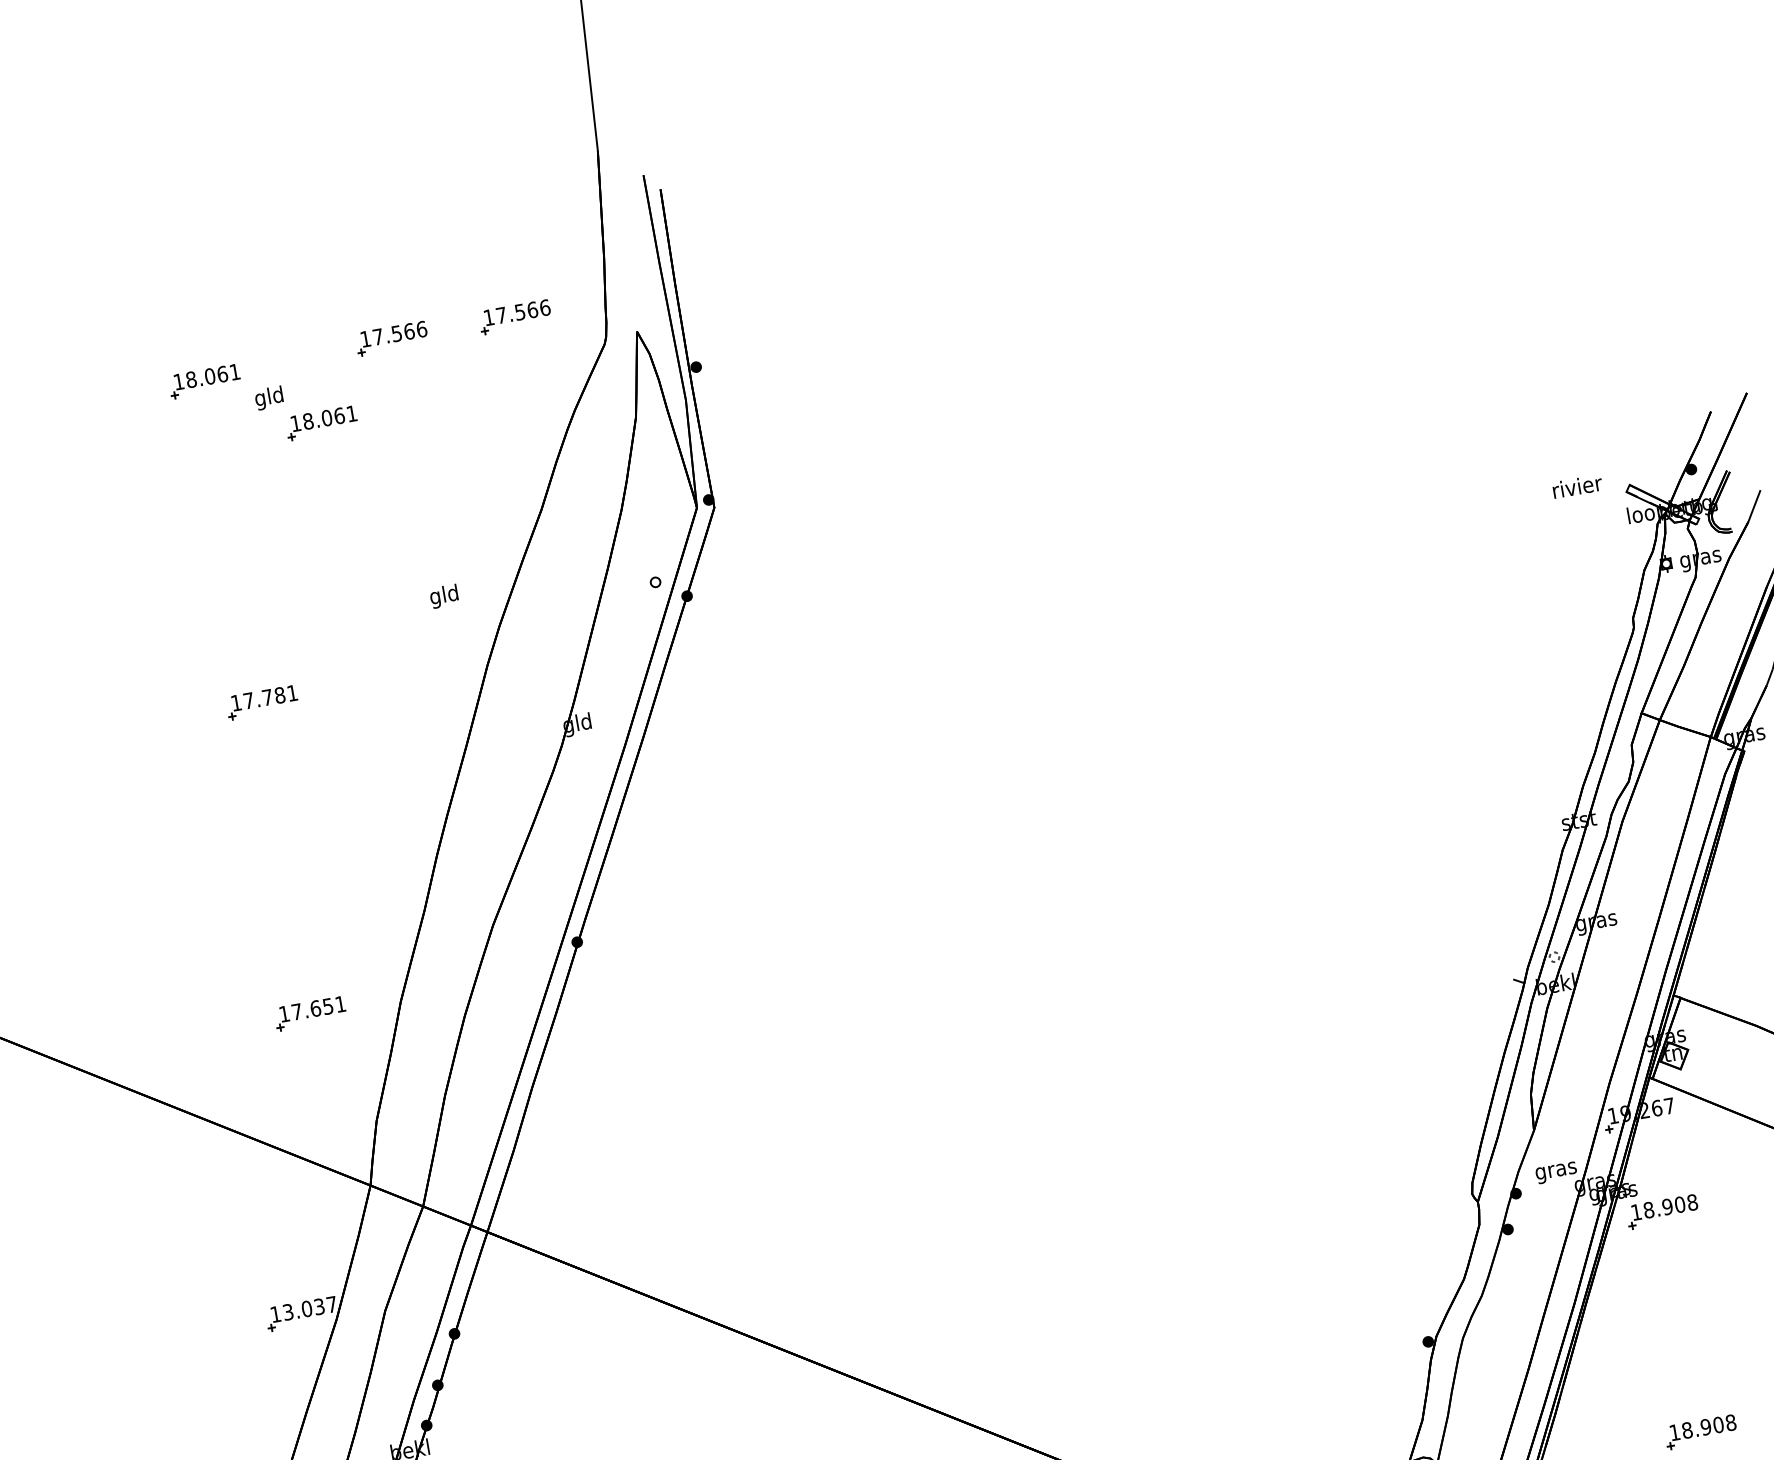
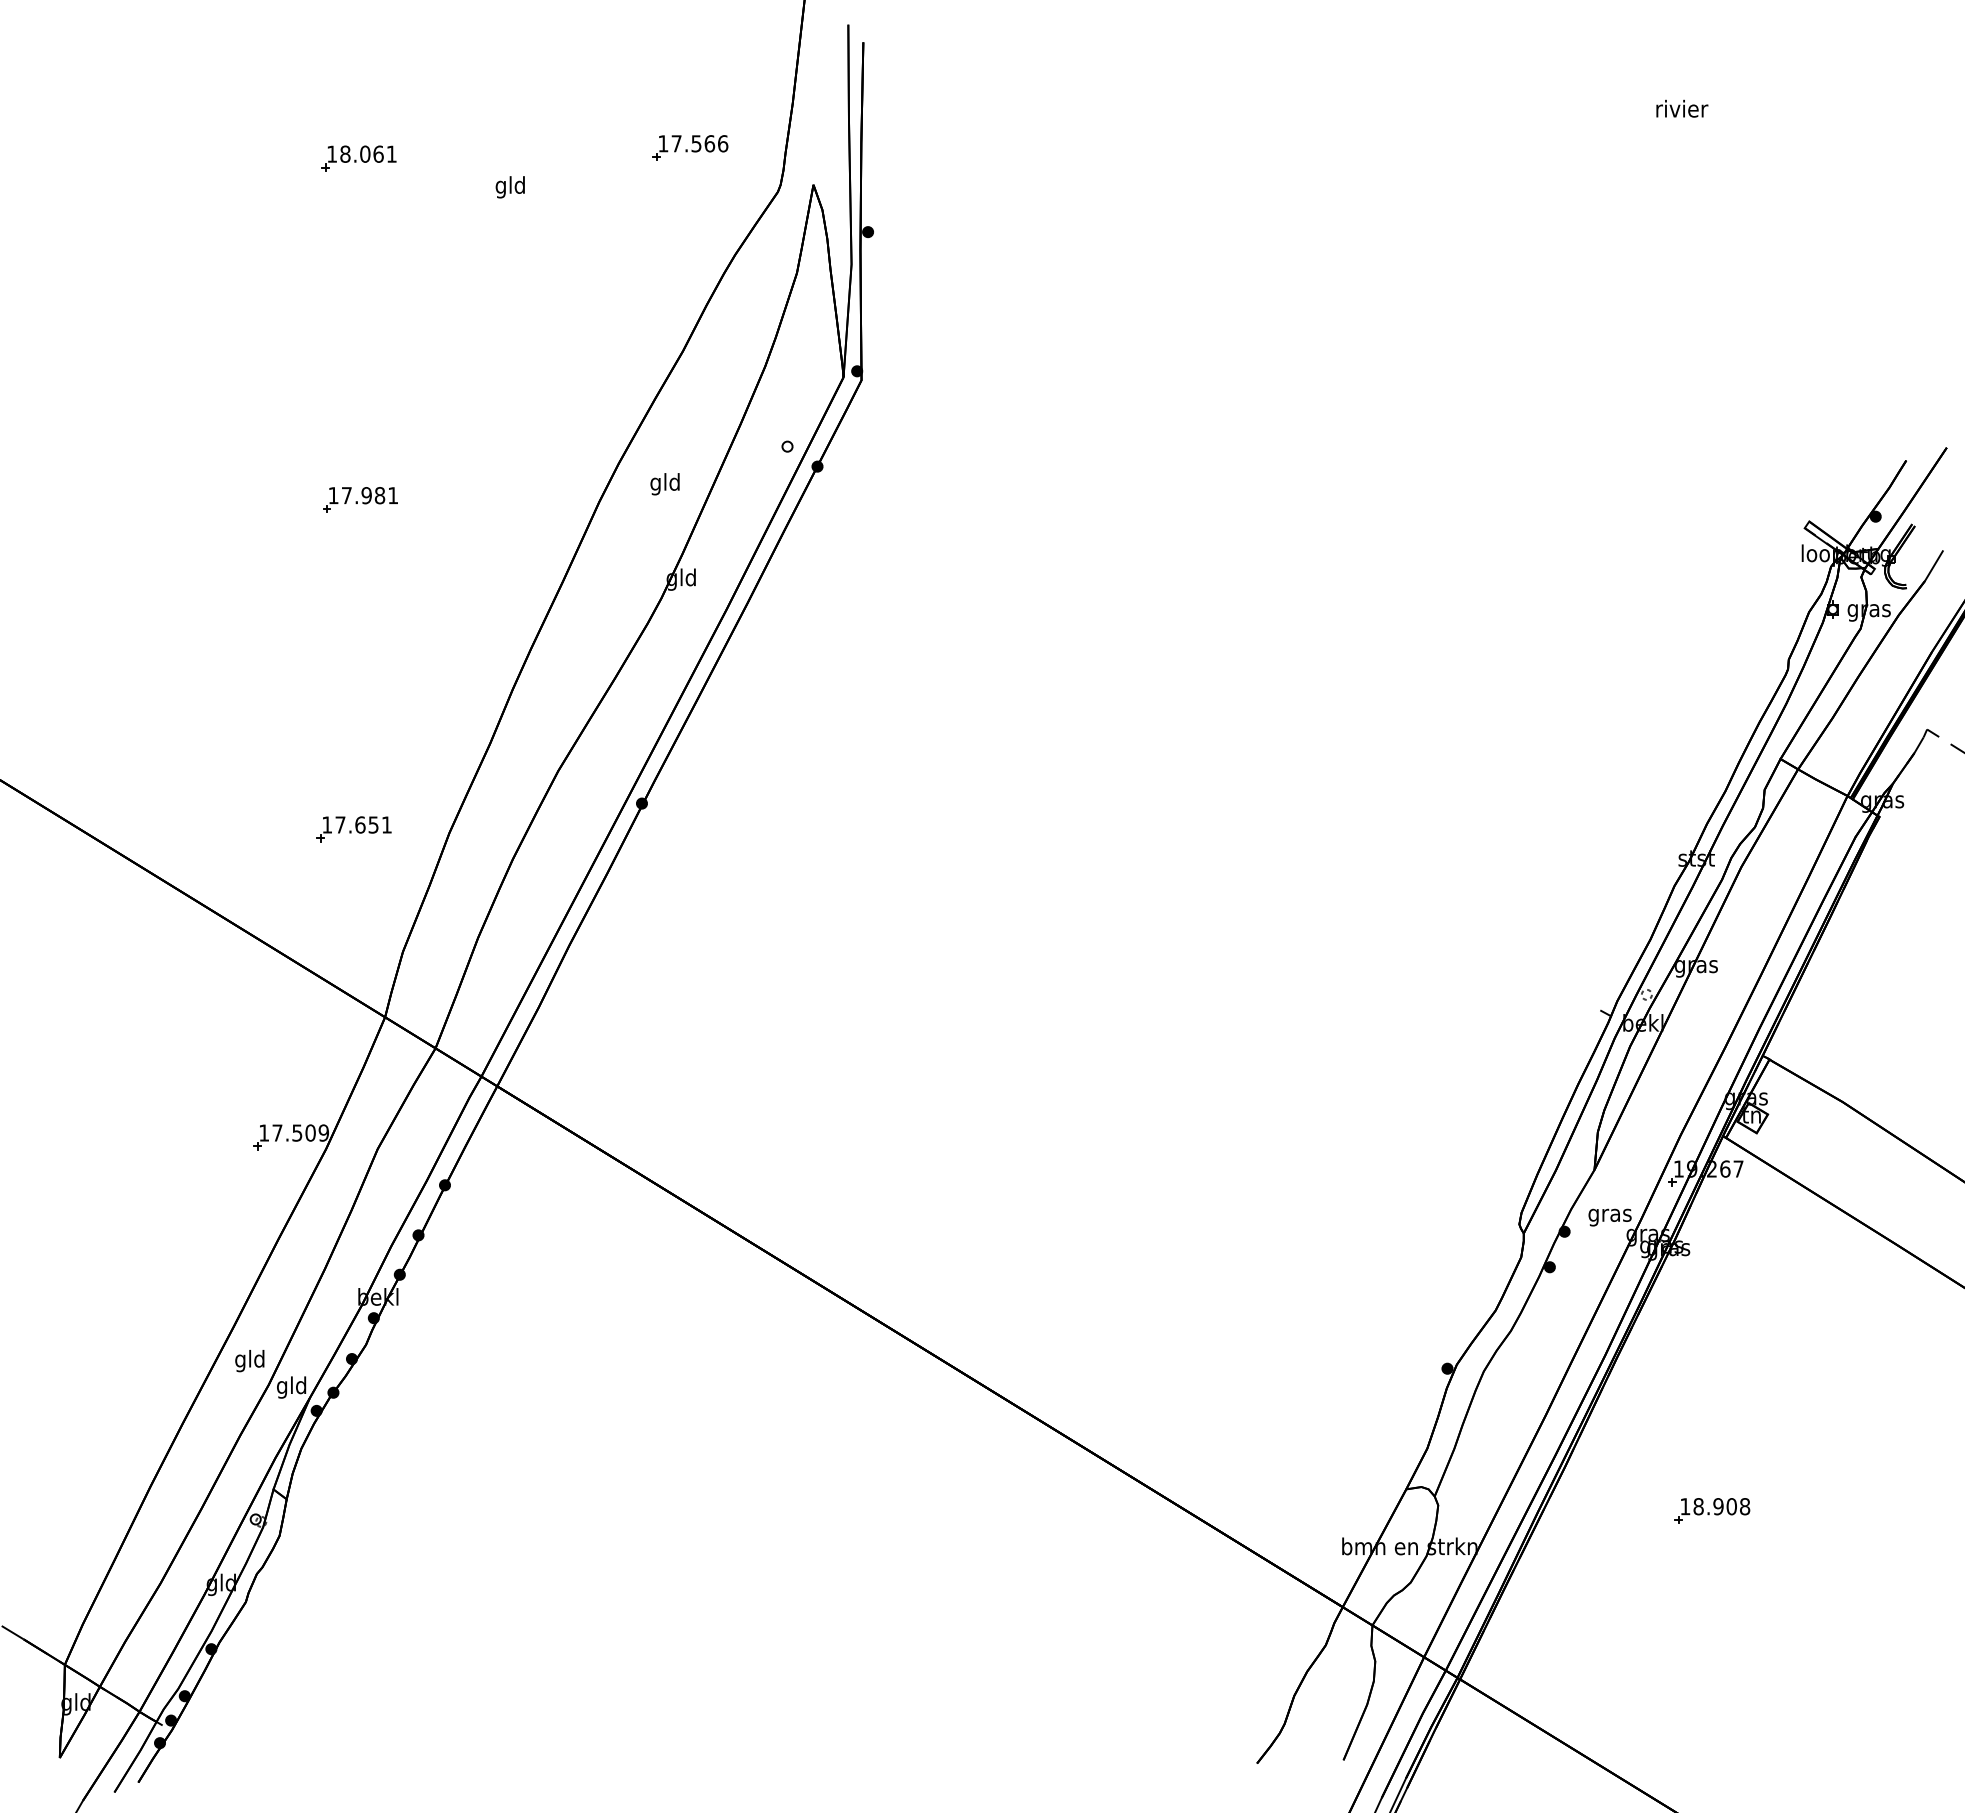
part: (391, 338) -> (559, 147), removed
text: (268, 398) -> (509, 187), moved
part: (321, 423) -> (471, 222), removed
text: (1577, 486) -> (1682, 108), moved
text: (443, 596) -> (664, 484), moved
text: (267, 697) -> (366, 495), 17.781 -> 17.981
part: (1662, 1211) -> (1712, 1276), removed
text: (309, 1307) -> (300, 1132), 13.037 -> 17.509

